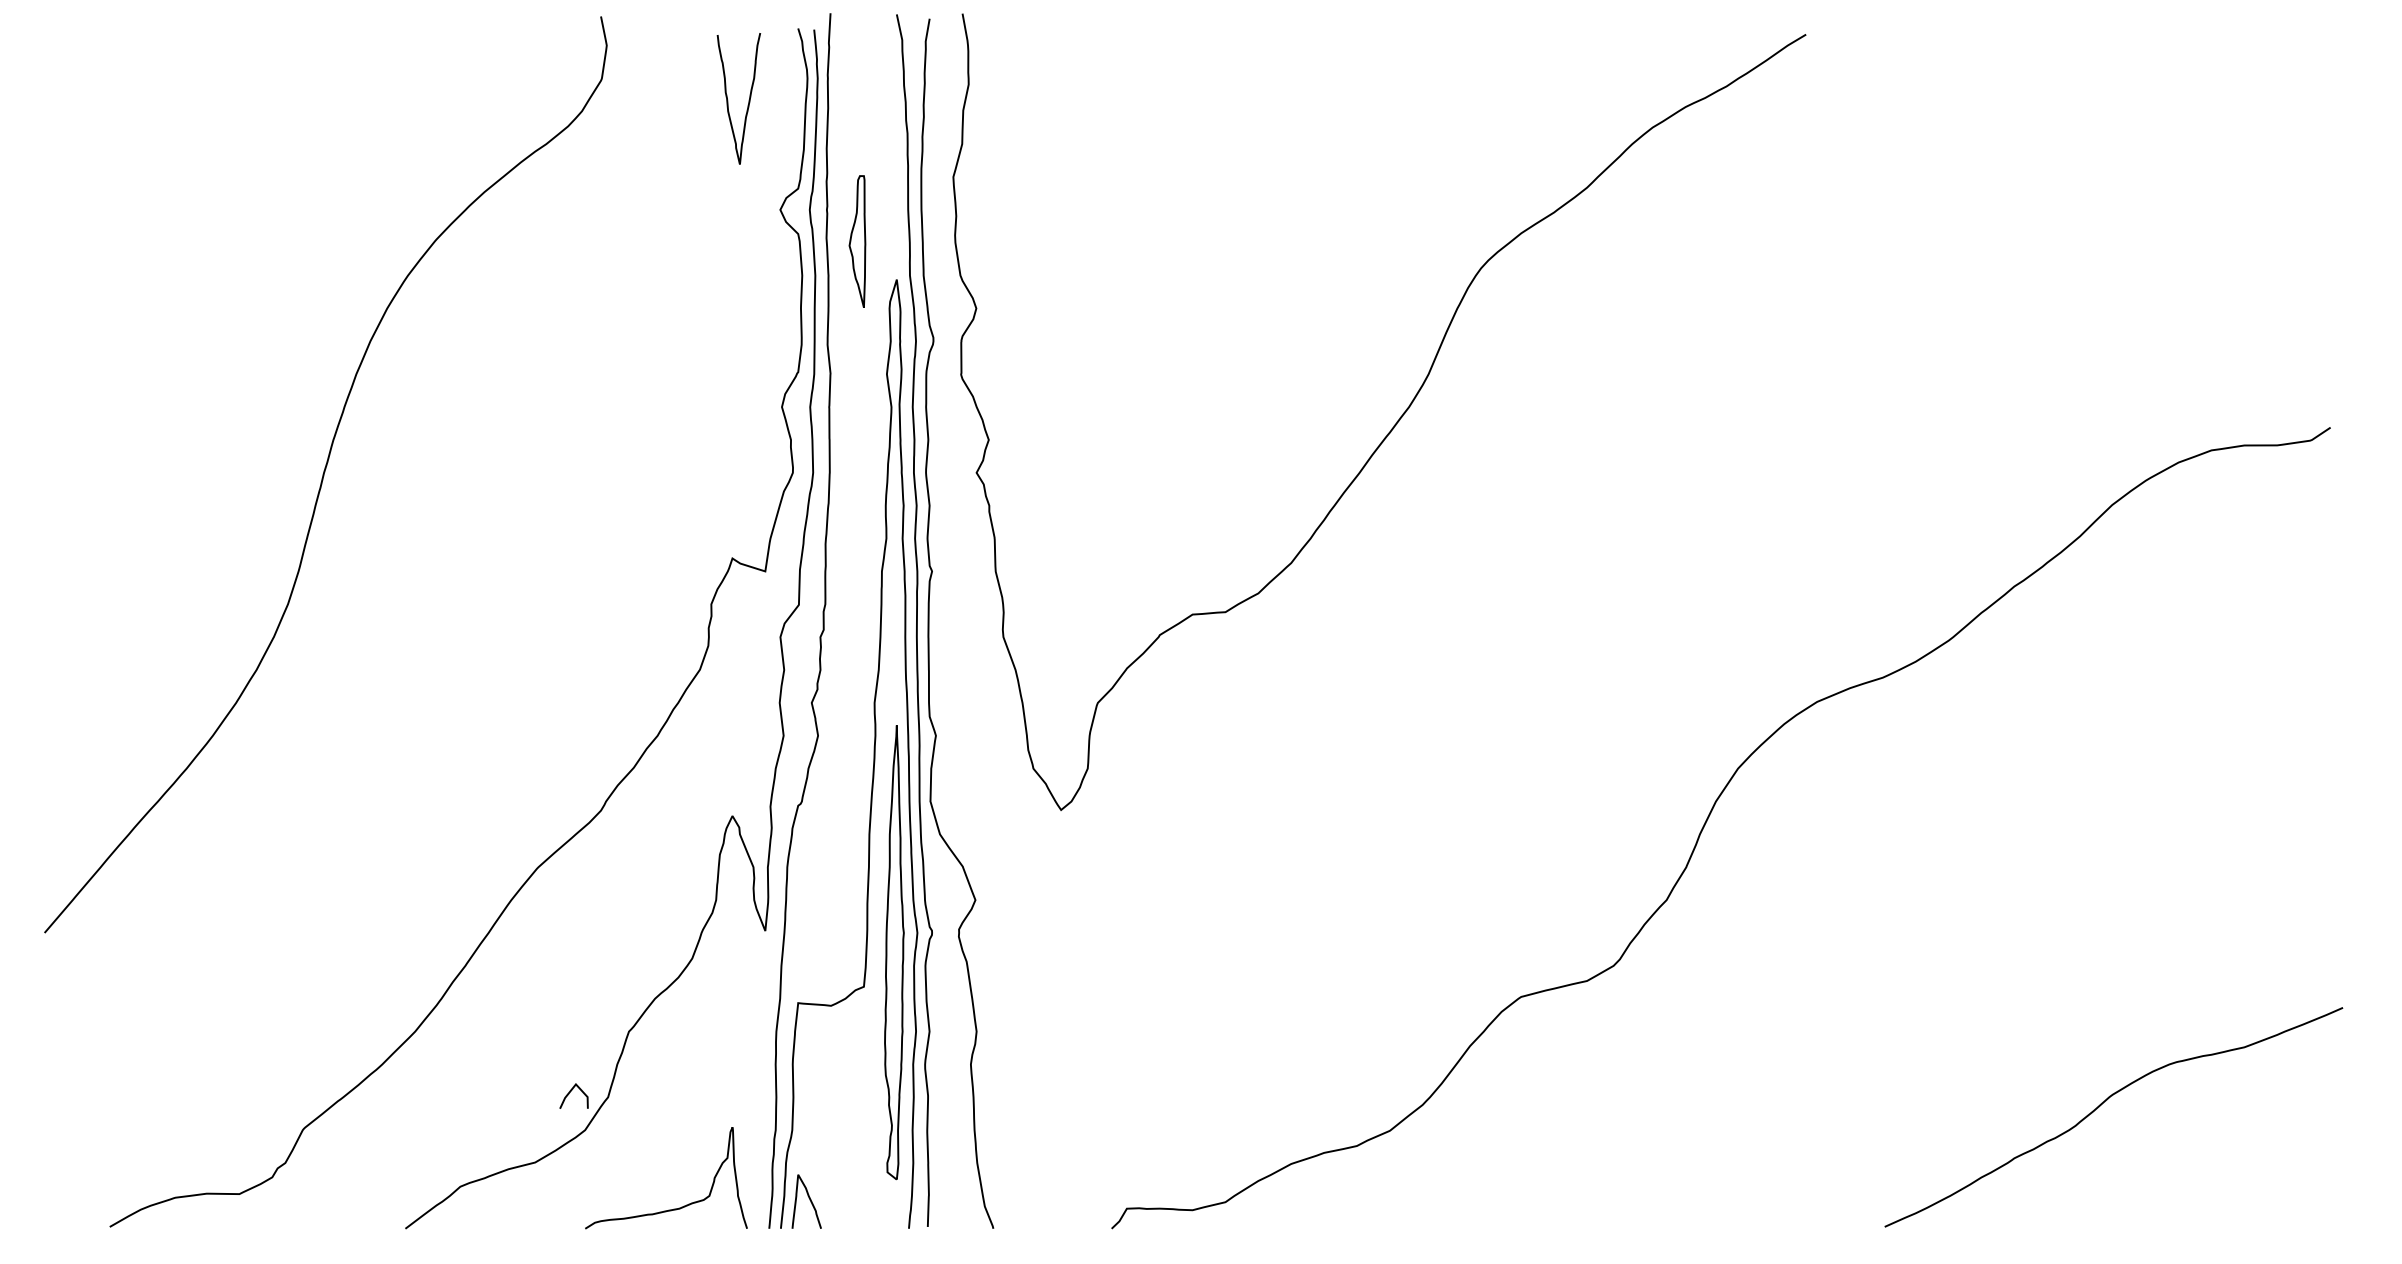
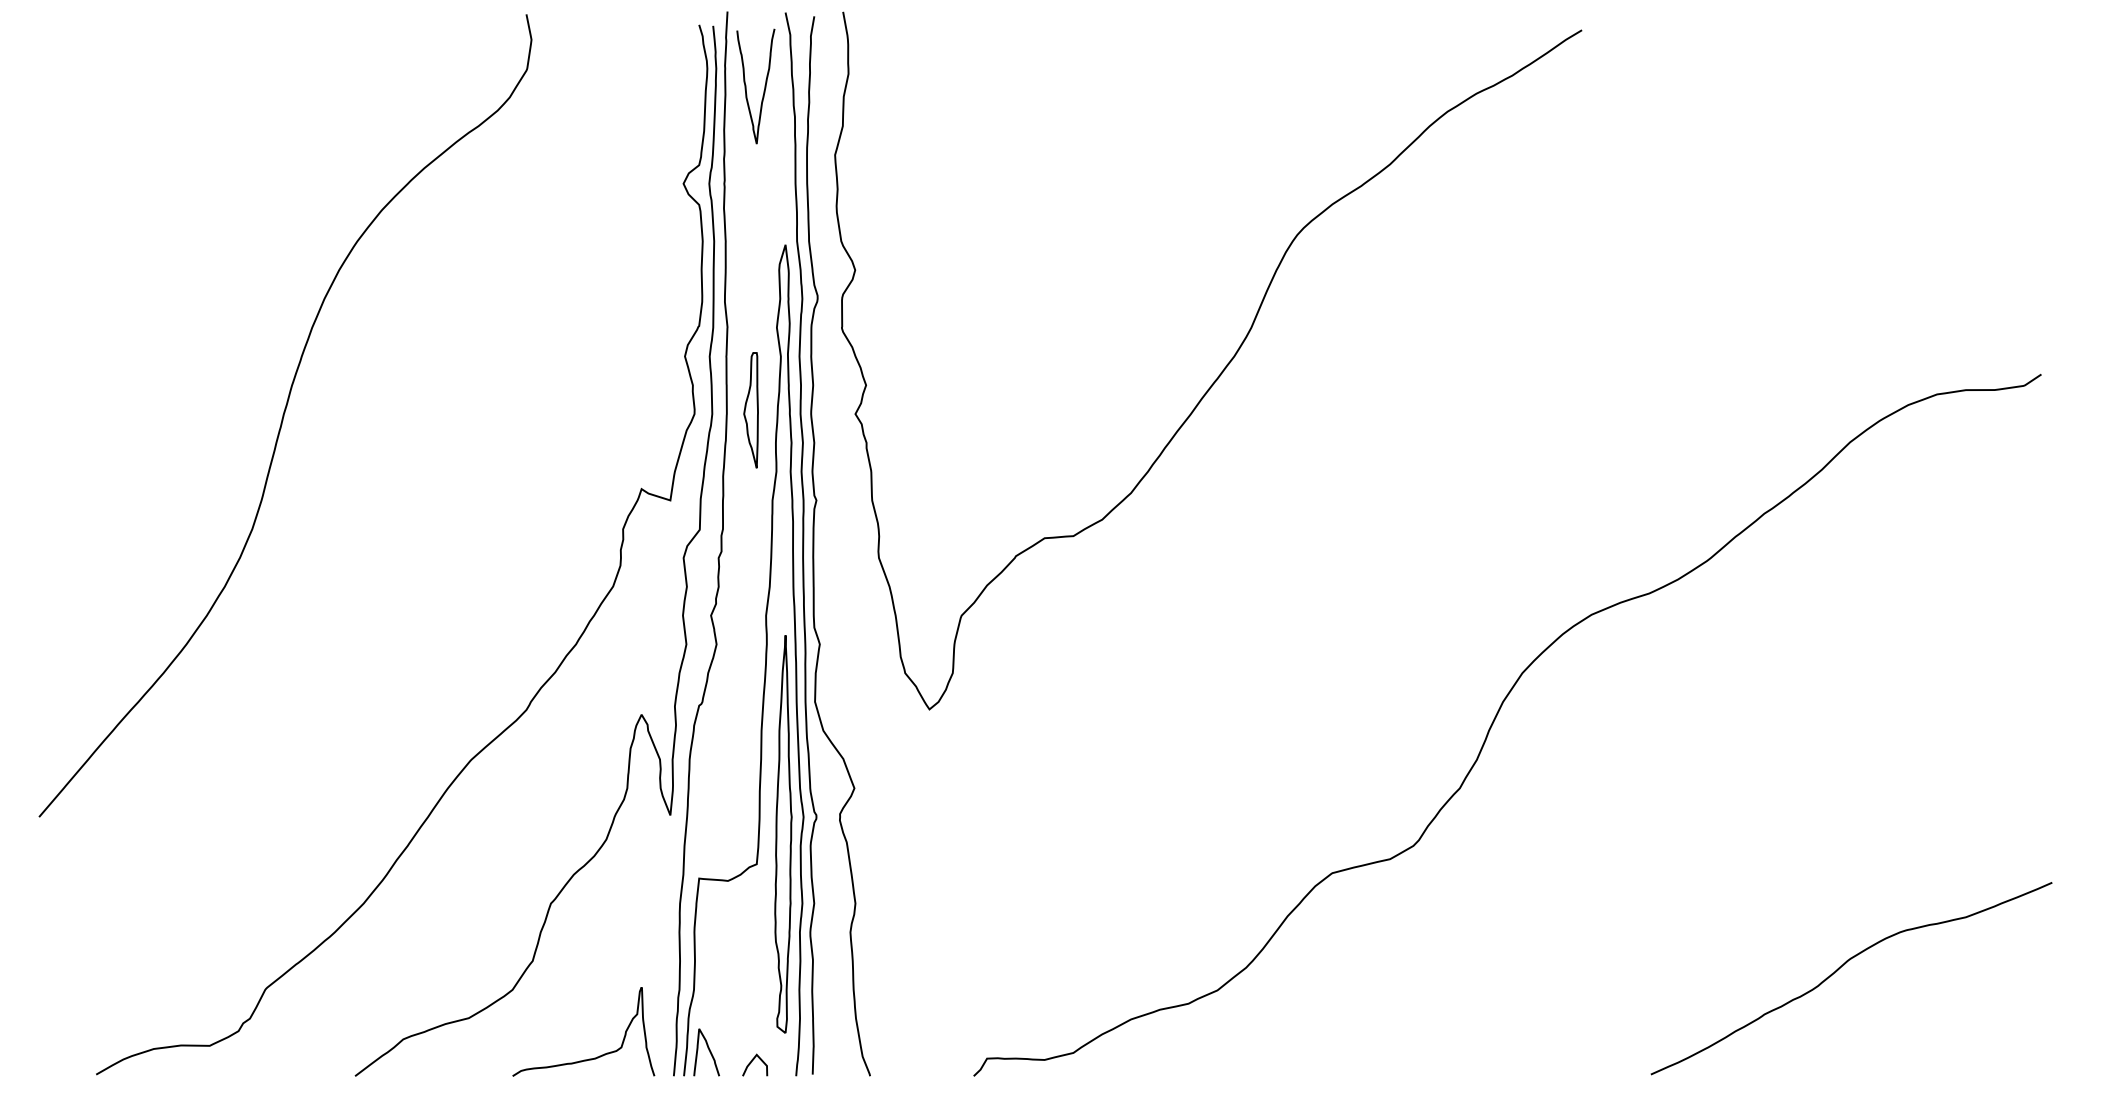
curve: (728, 100) -> (746, 87), moved
part: (857, 241) -> (751, 410), moved
line: (569, 1094) -> (751, 1063), moved

